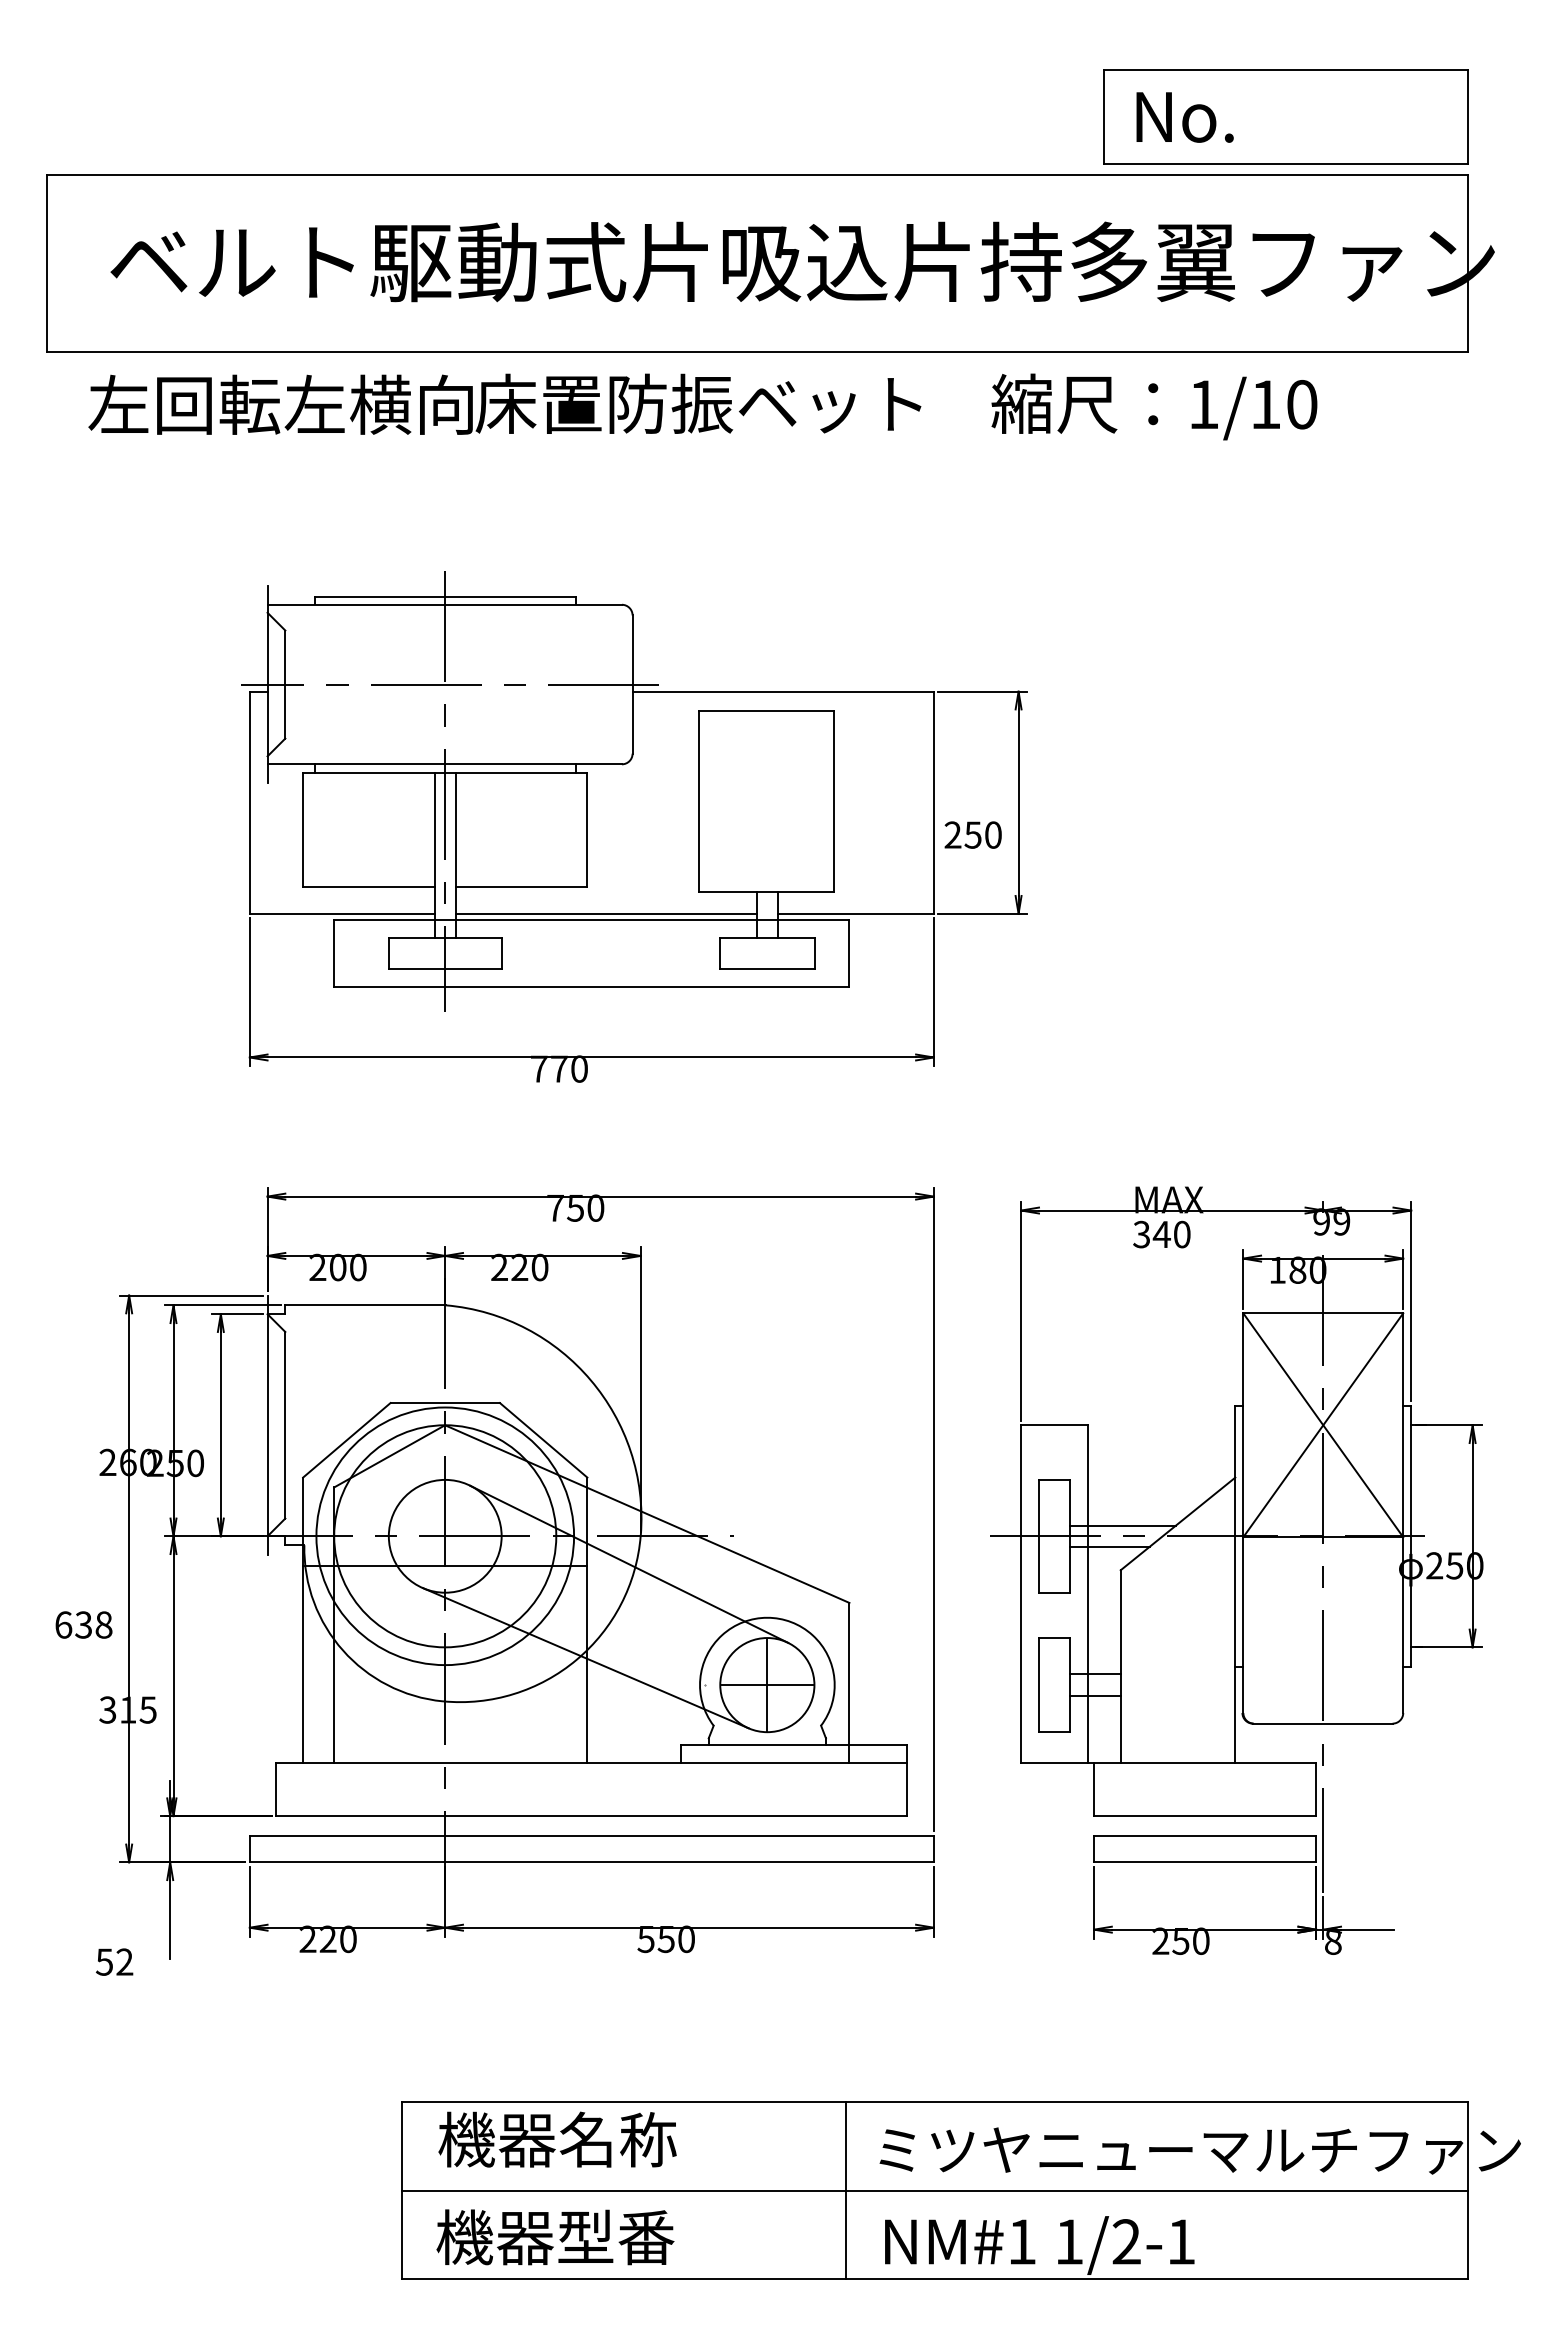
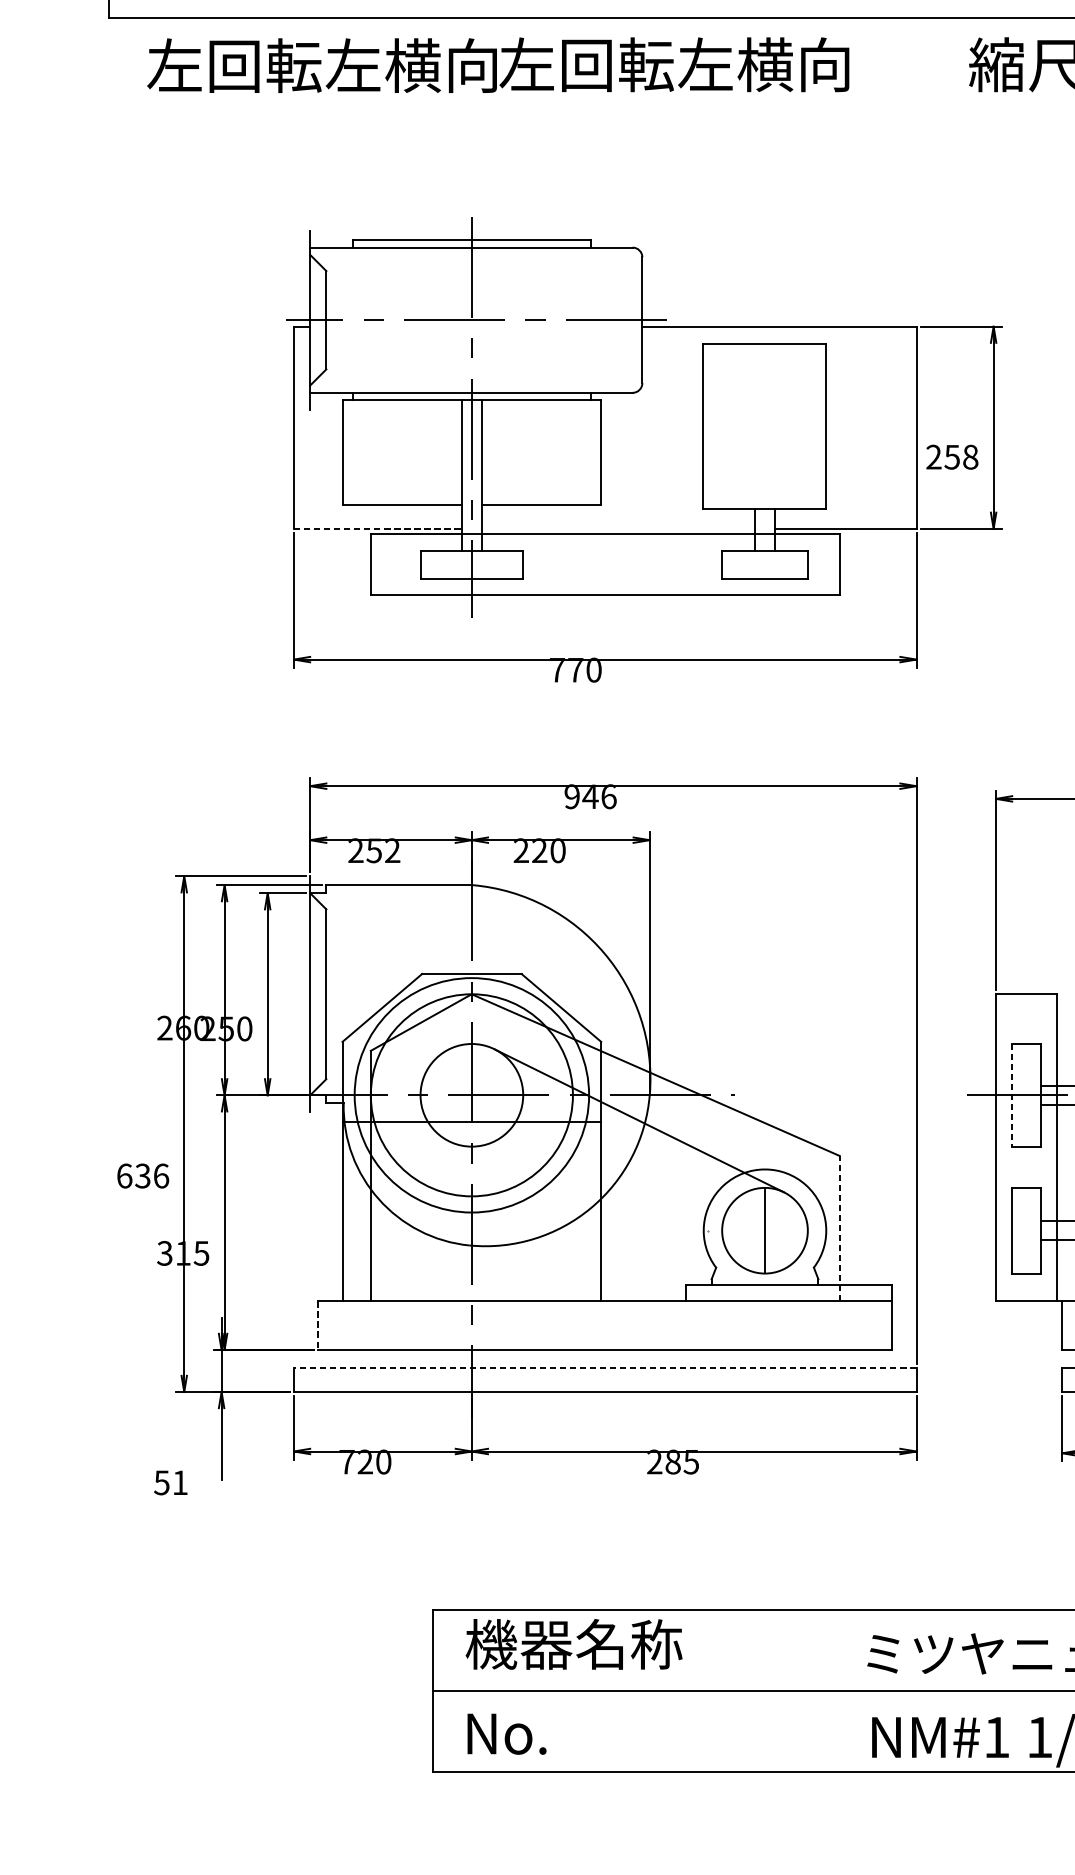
text: (698, 403) -> (702, 64), 床置防振ベット -> 左回転左横向
text: (993, 835) -> (970, 457), 250 -> 258
line: (342, 913) -> (378, 528), solid -> dashed
line: (605, 913) -> (617, 528), removed
text: (575, 1207) -> (590, 796), 750 -> 946
text: (347, 1267) -> (382, 850), 200 -> 252
line: (1039, 1536) -> (1012, 1095), solid -> dashed
text: (103, 1624) -> (160, 1175), 638 -> 636
line: (585, 1658) -> (599, 1206), removed
line: (849, 1682) -> (839, 1228), solid -> dashed
line: (767, 1685) -> (765, 1231), removed
line: (276, 1789) -> (318, 1325), solid -> dashed
line: (591, 1835) -> (604, 1367), solid -> dashed
text: (307, 1938) -> (346, 1461), 220 -> 720
text: (665, 1939) -> (672, 1462), 550 -> 285
text: (124, 1961) -> (180, 1482), 52 -> 51
line: (846, 2190) -> (837, 1690), removed
text: (555, 2237) -> (572, 1733), 機器型番 -> No.

